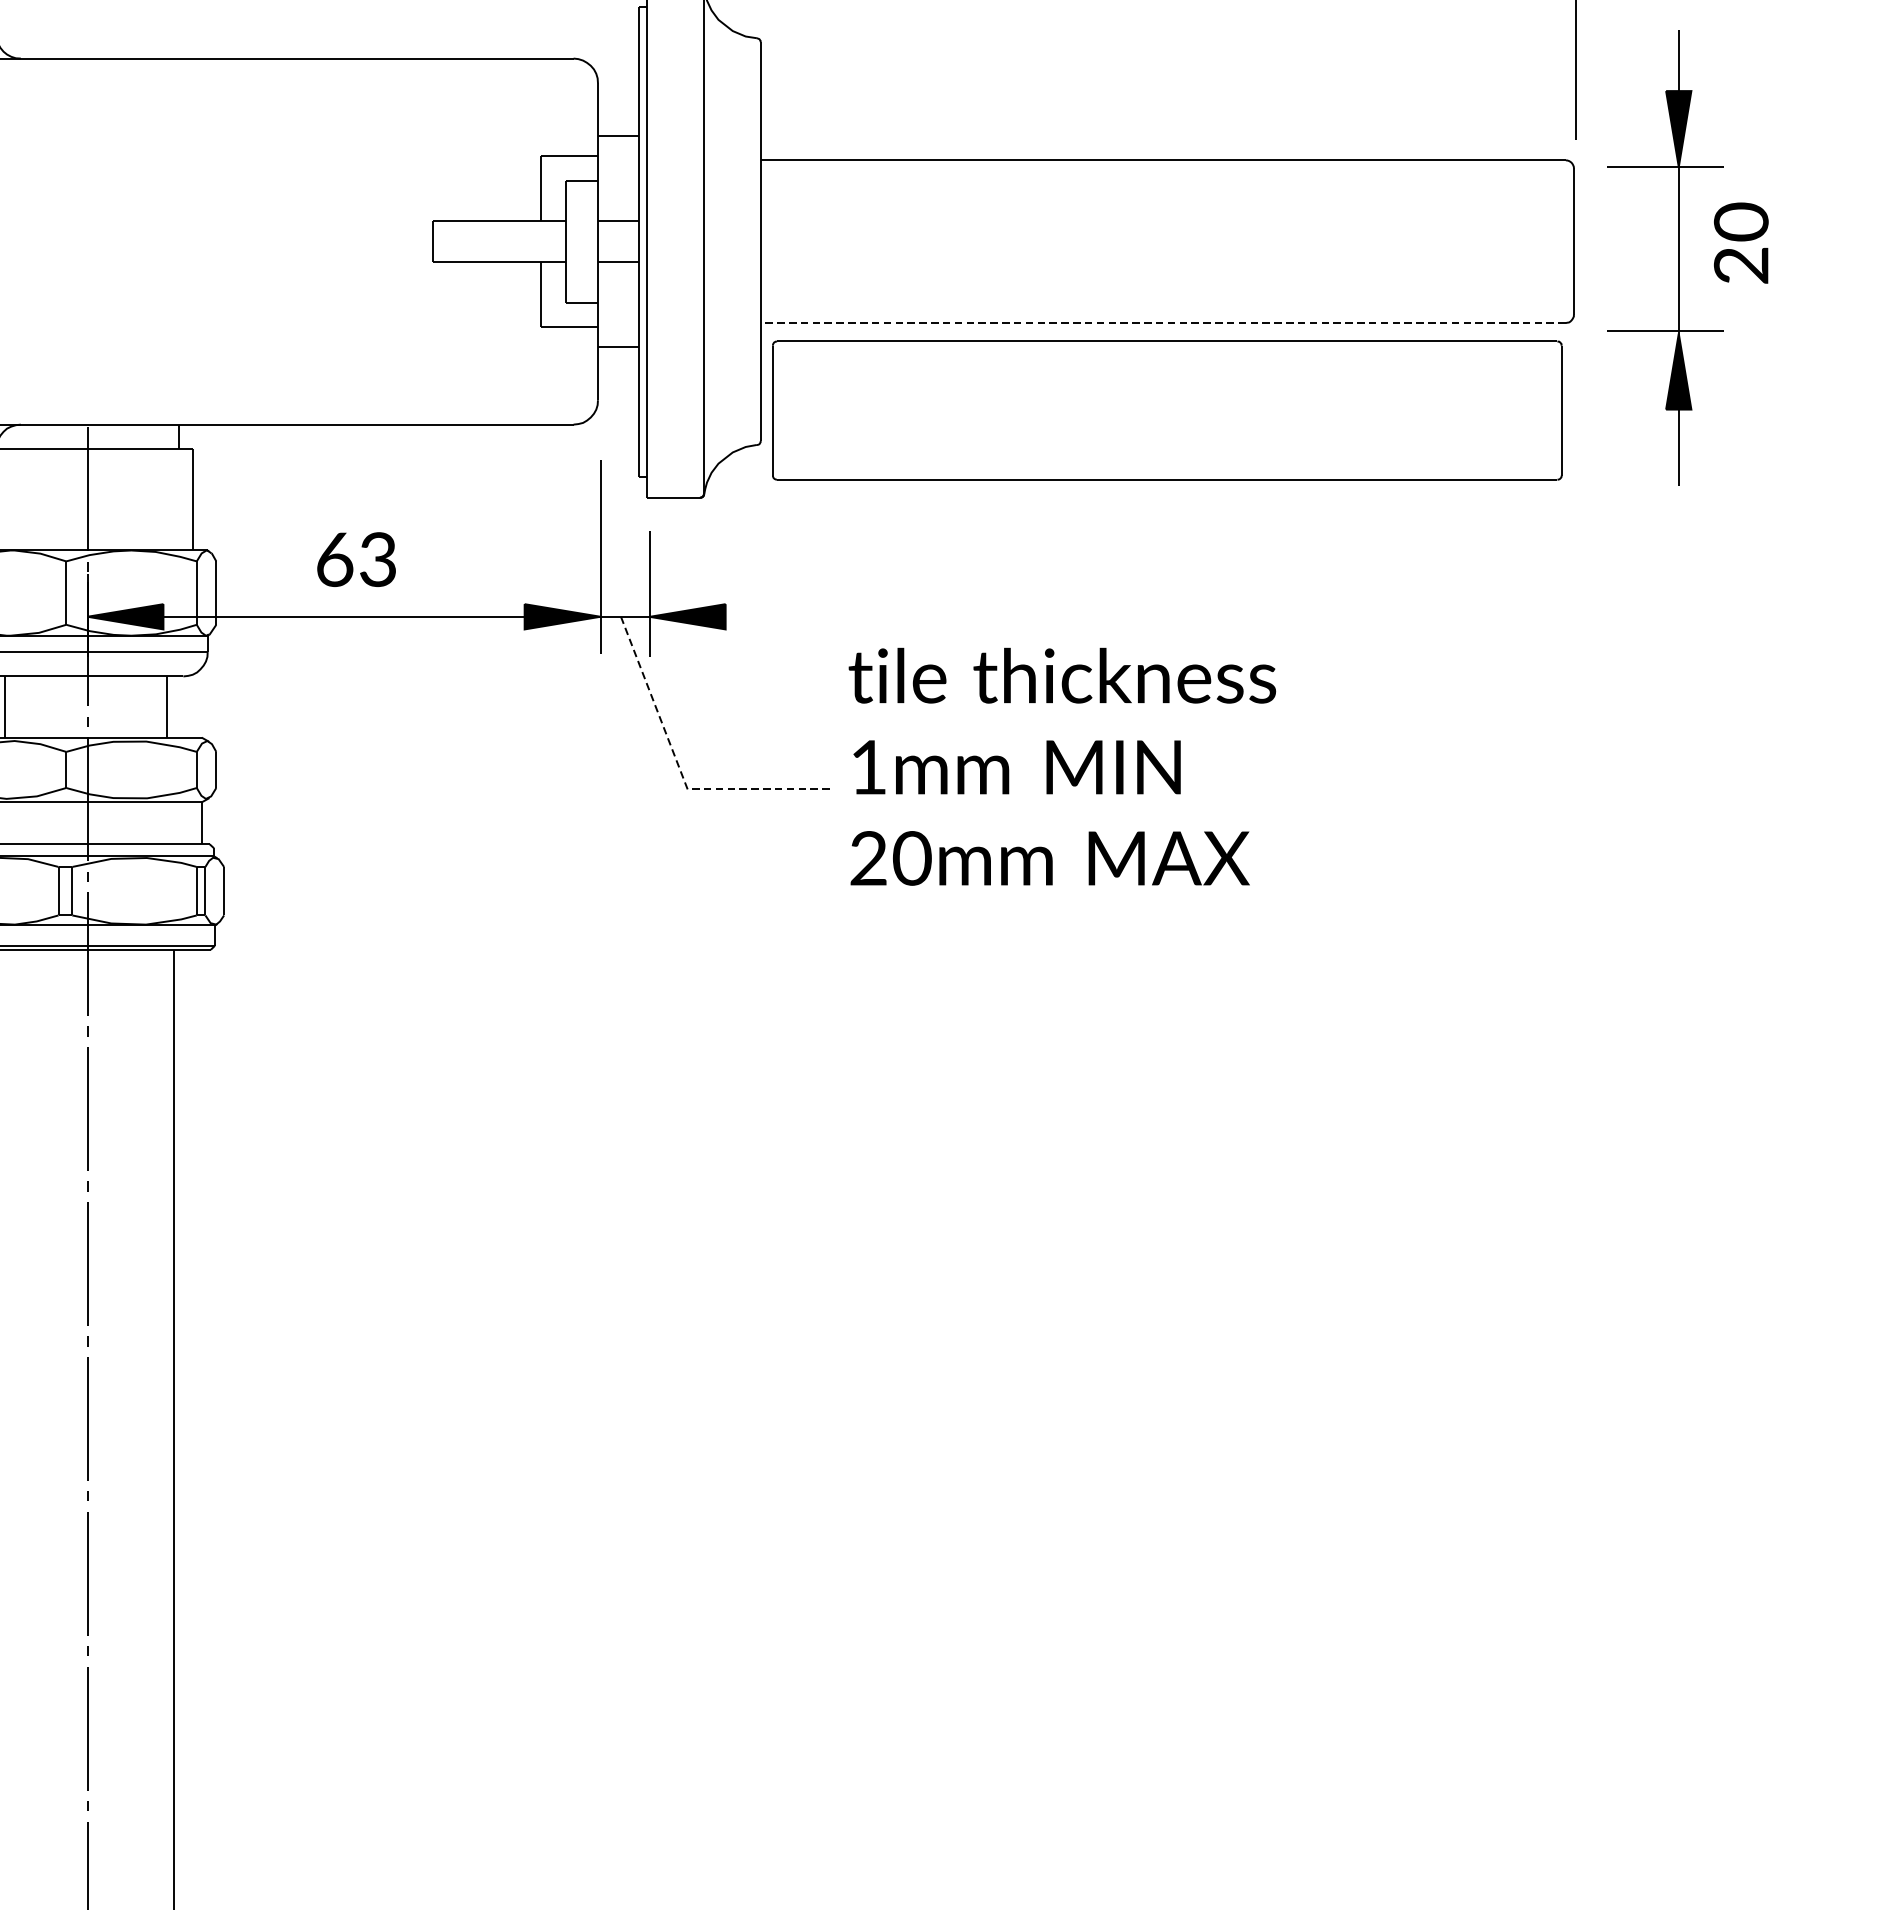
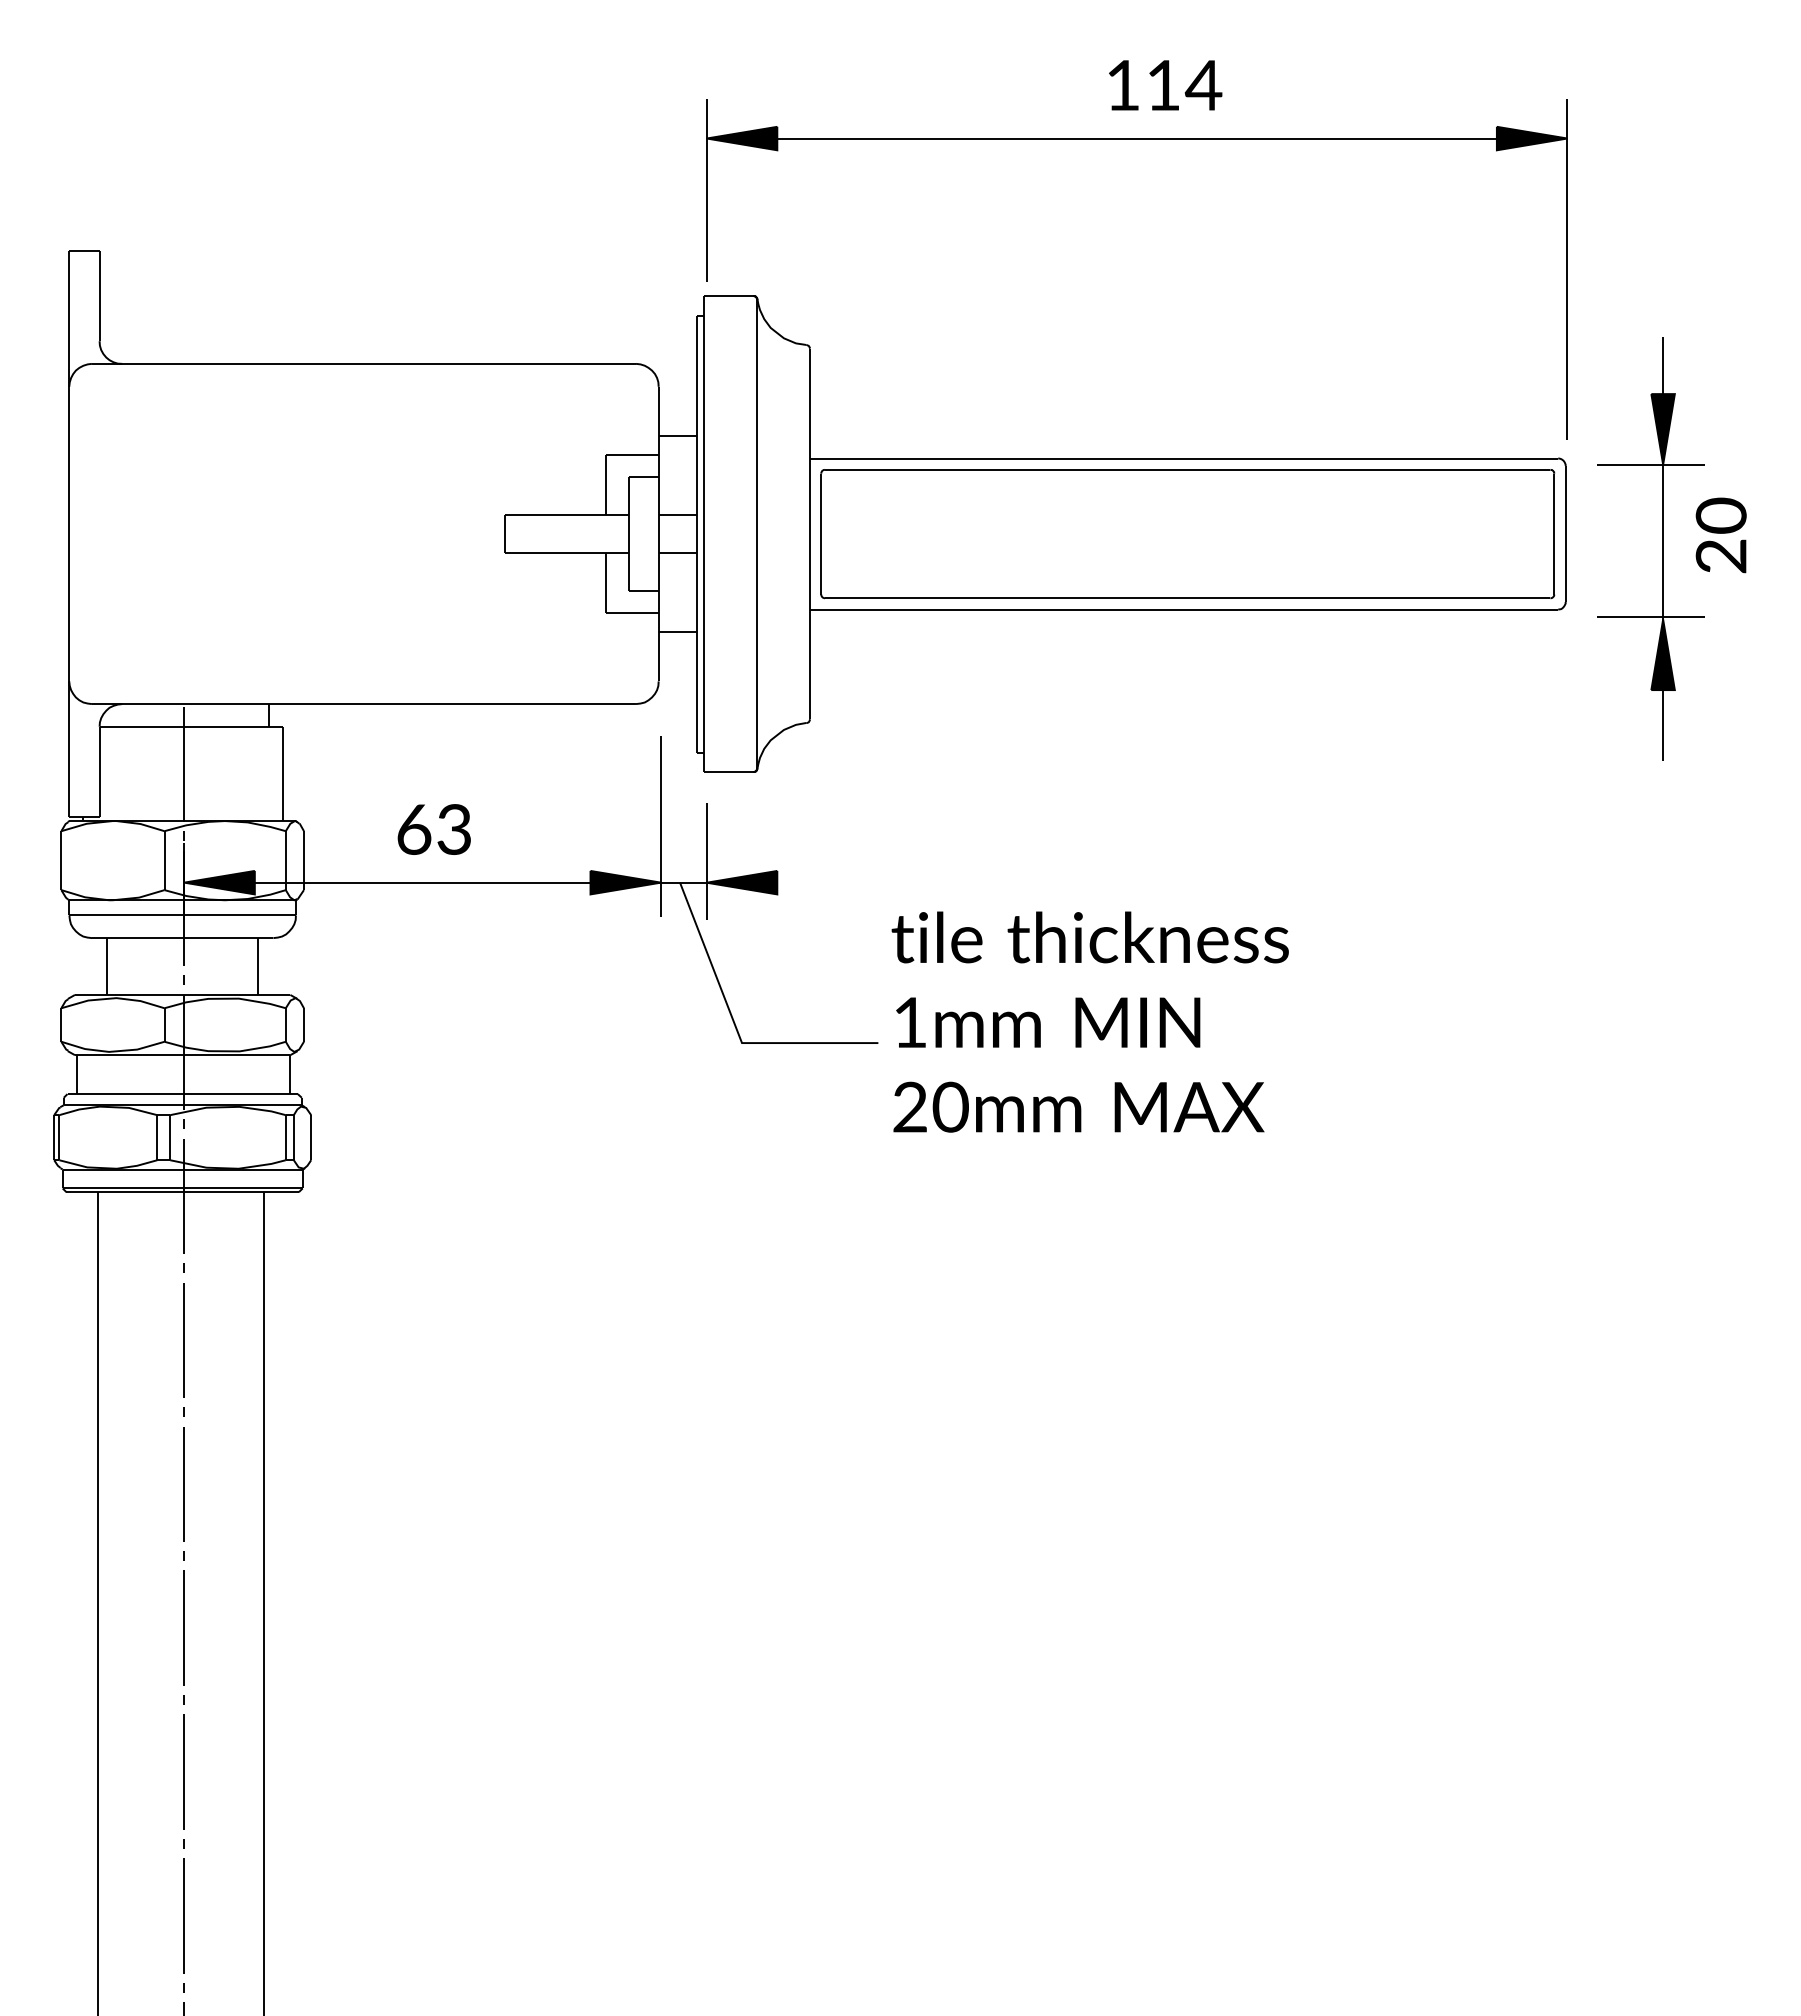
line: (1162, 322) -> (1183, 609), dashed -> solid
part: (1166, 411) -> (1187, 534), moved
line: (680, 772) -> (735, 1027), dashed -> solid

